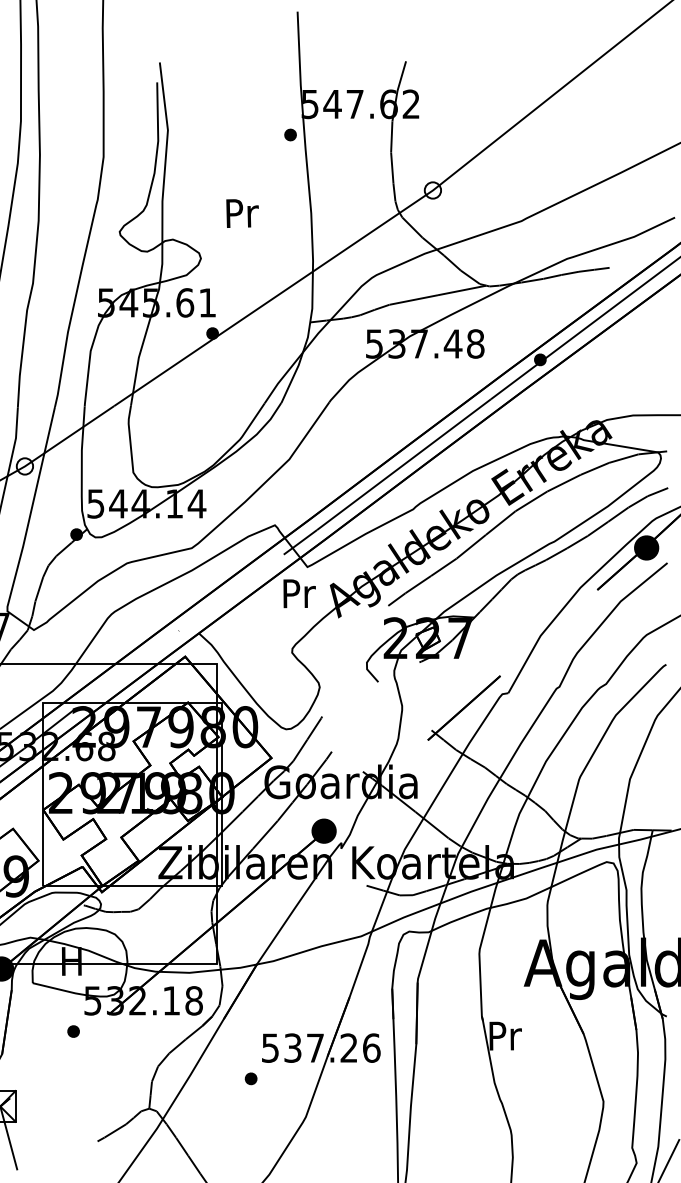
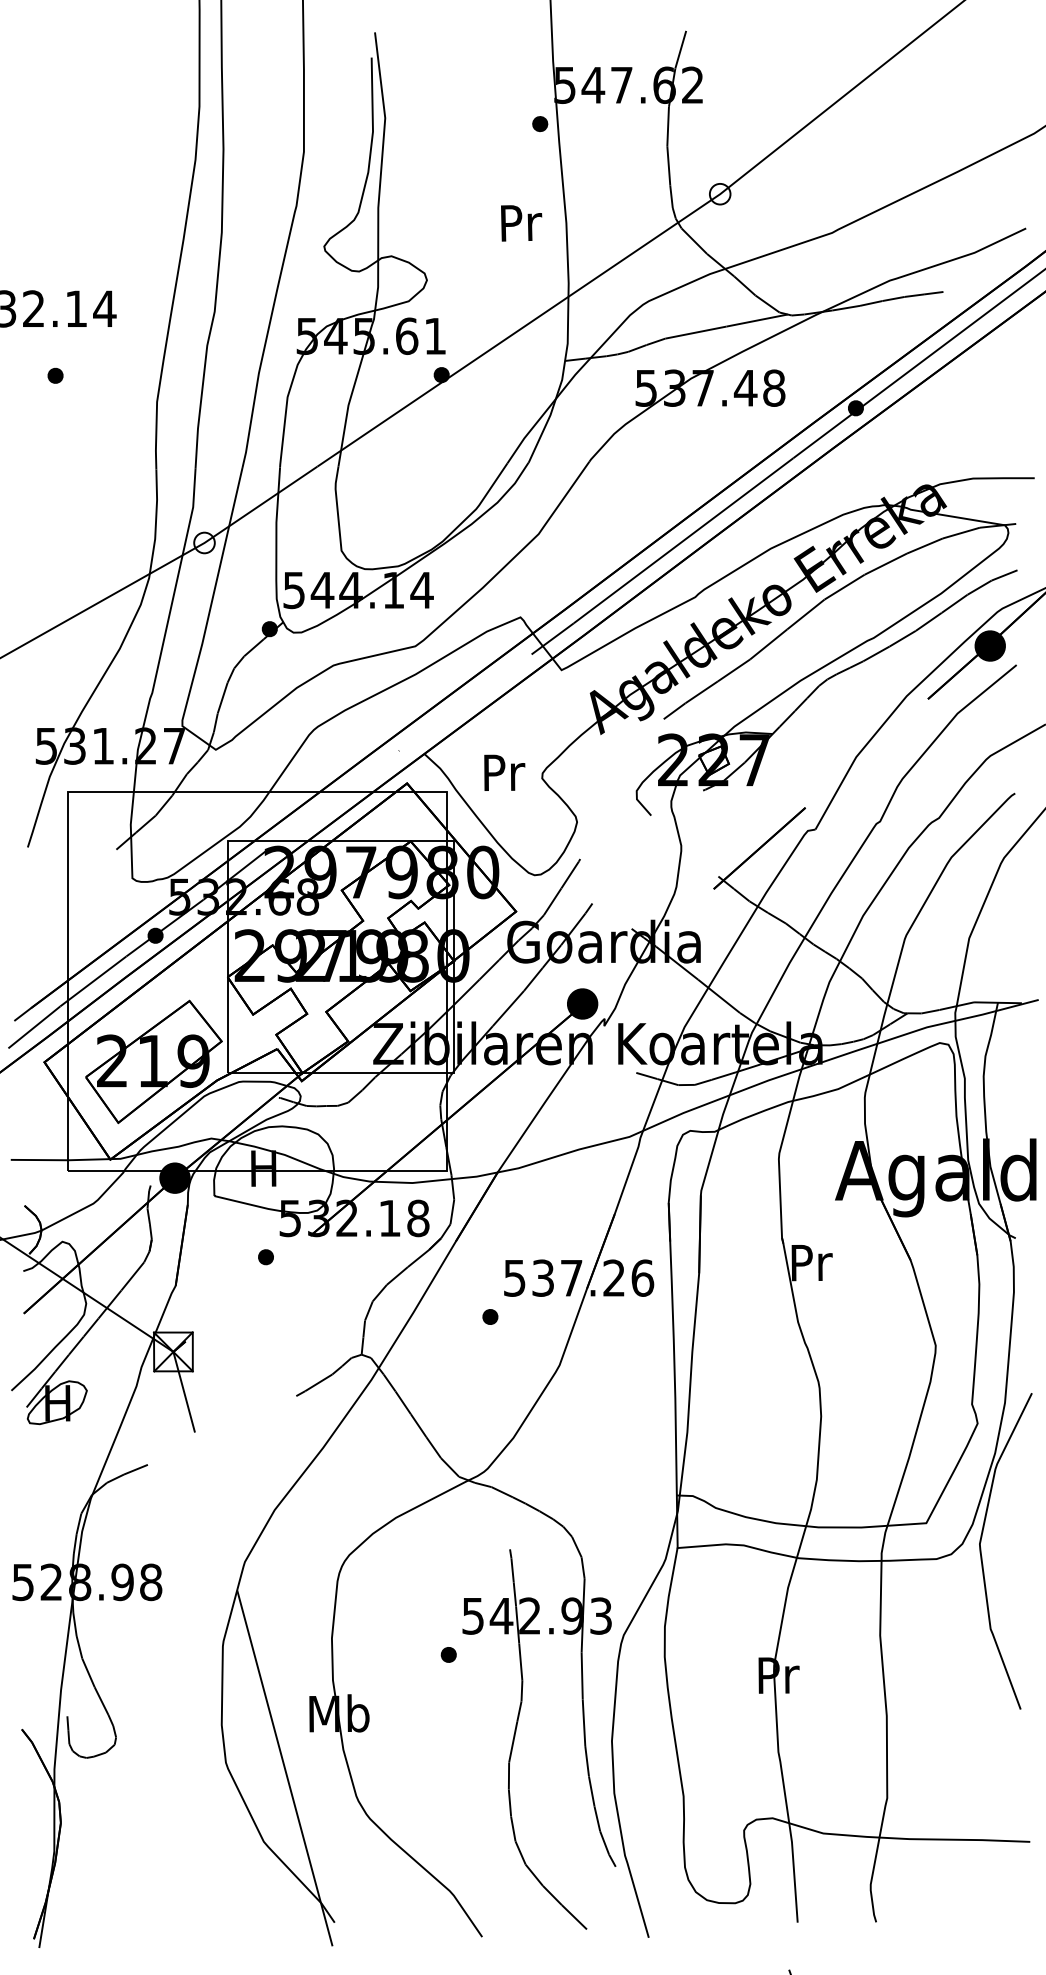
text: (242, 213) -> (521, 223), moved
text: (299, 593) -> (504, 772), moved

